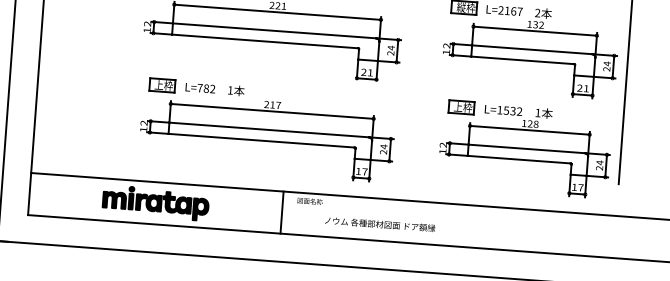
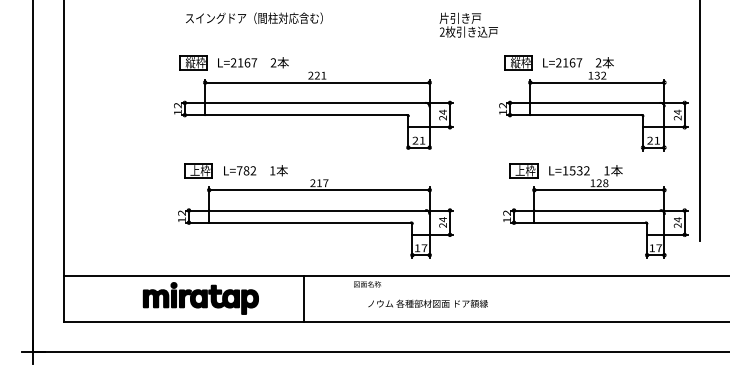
line: (282, 212) -> (304, 298), moved
text: (379, 224) -> (427, 303), moved

